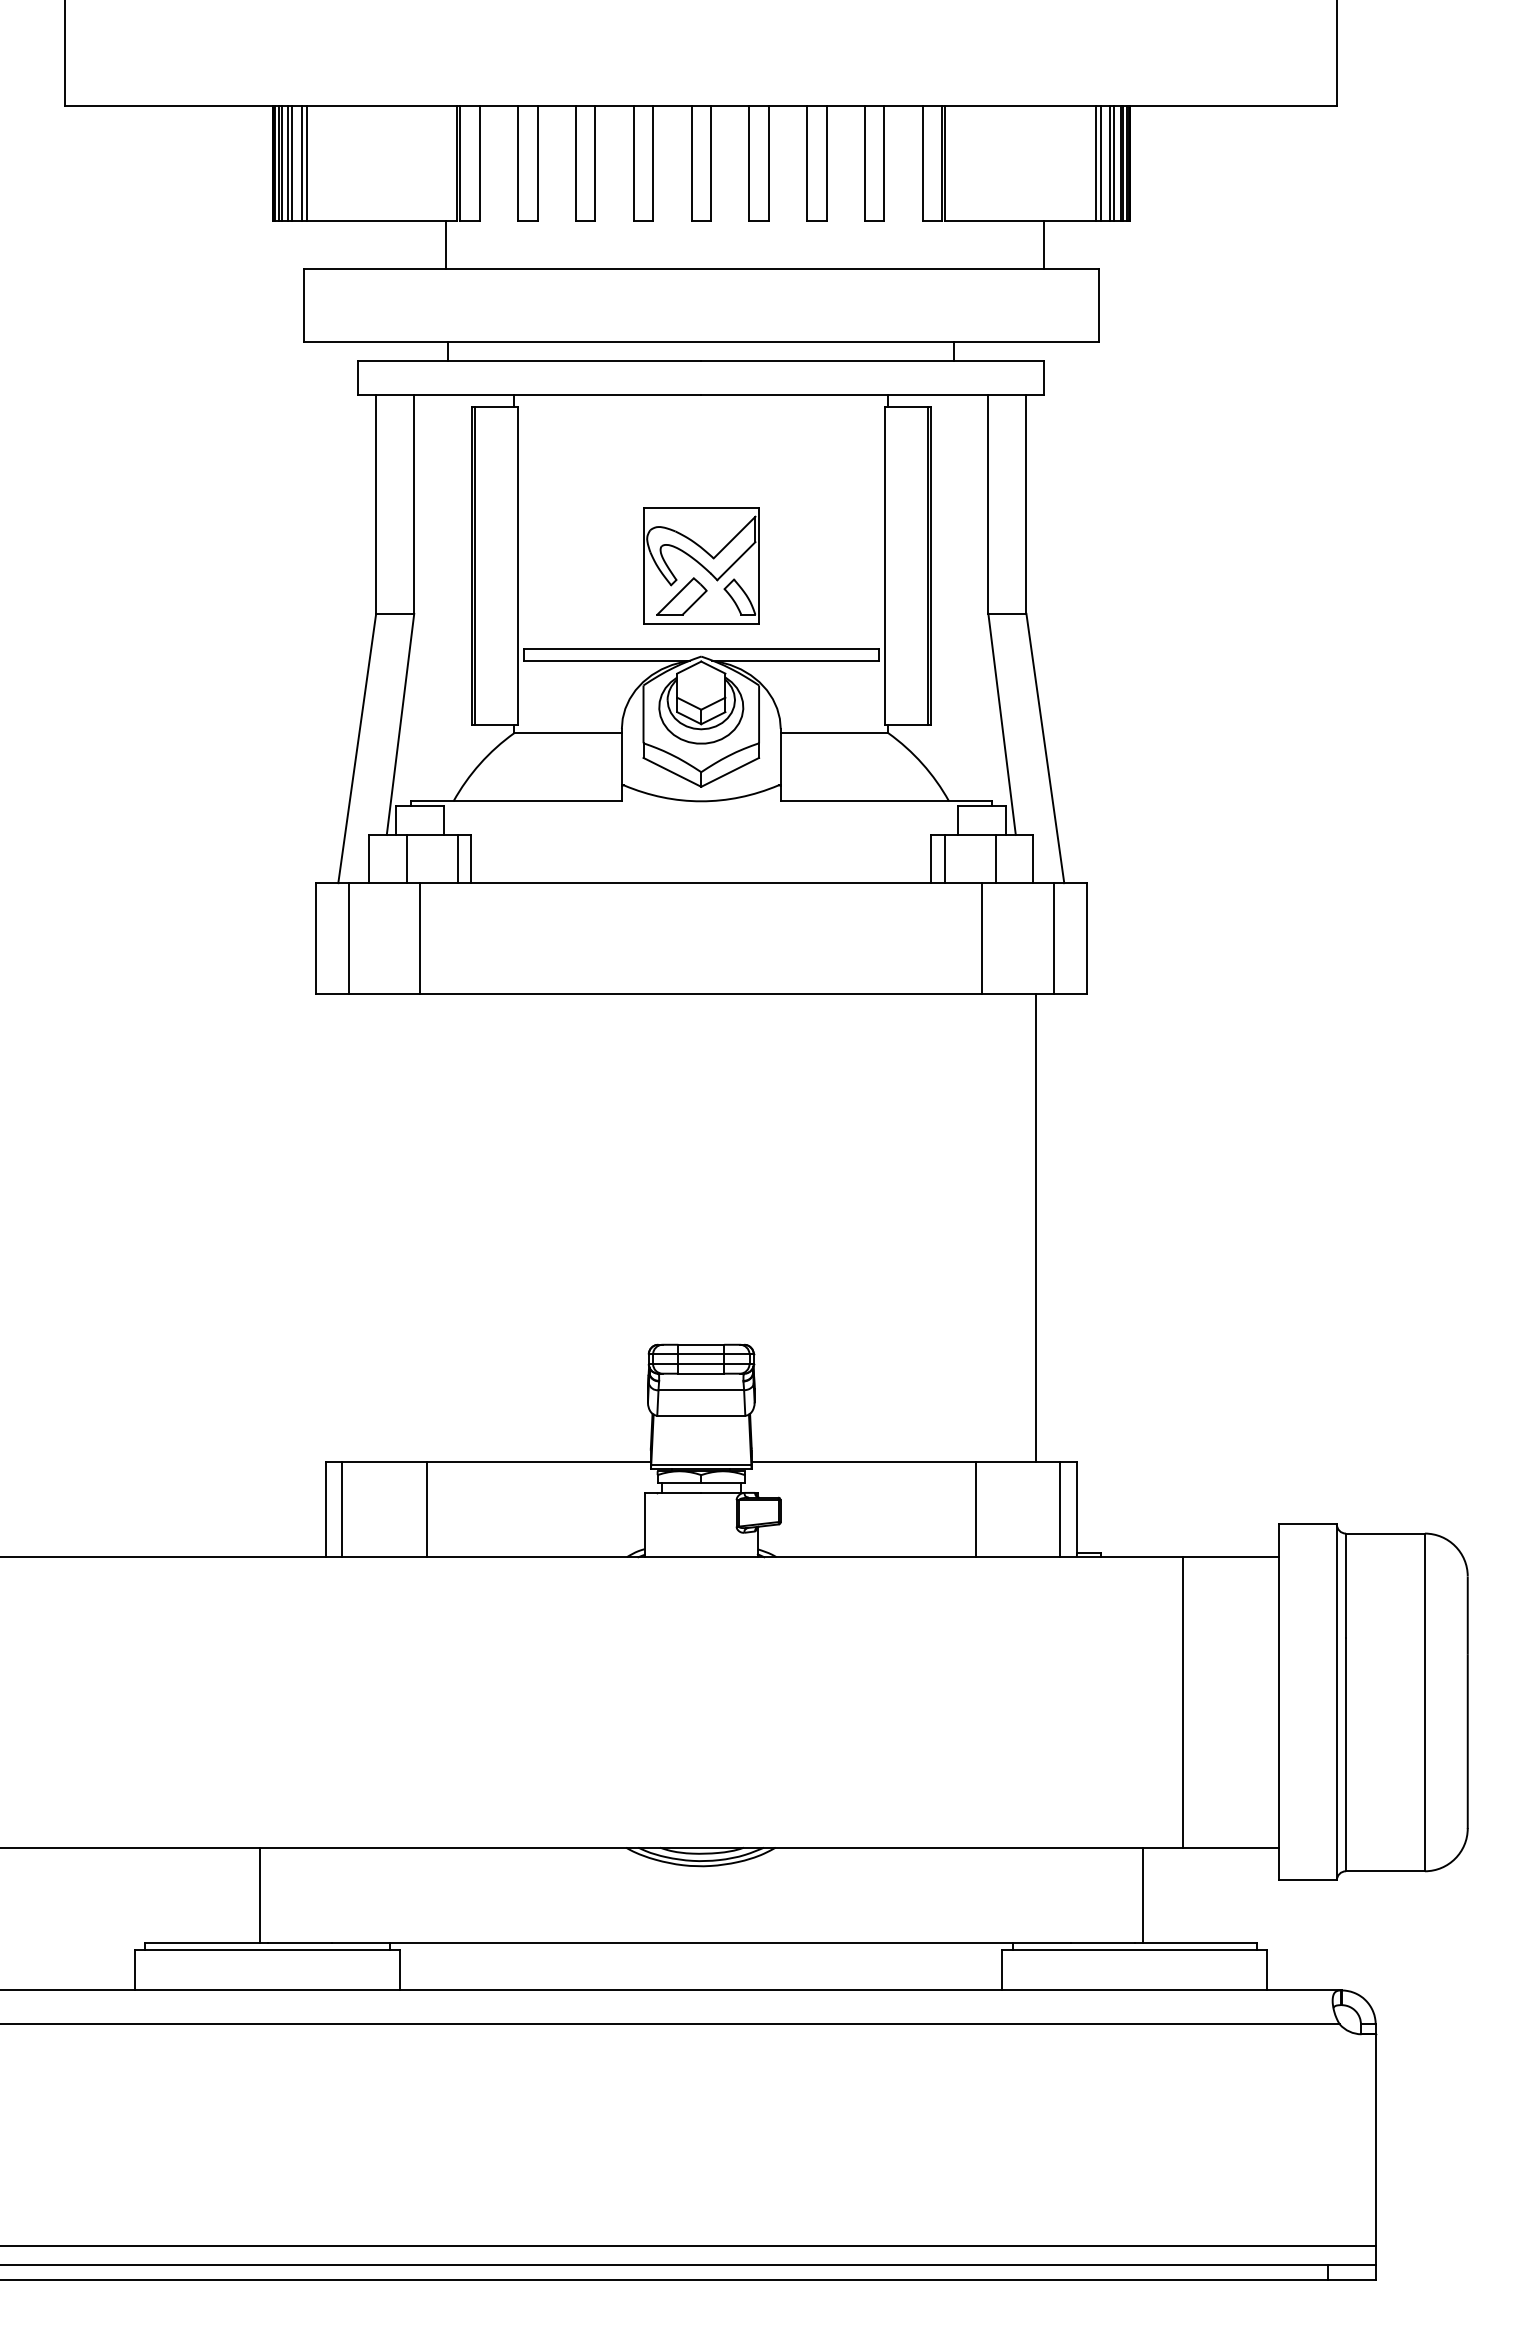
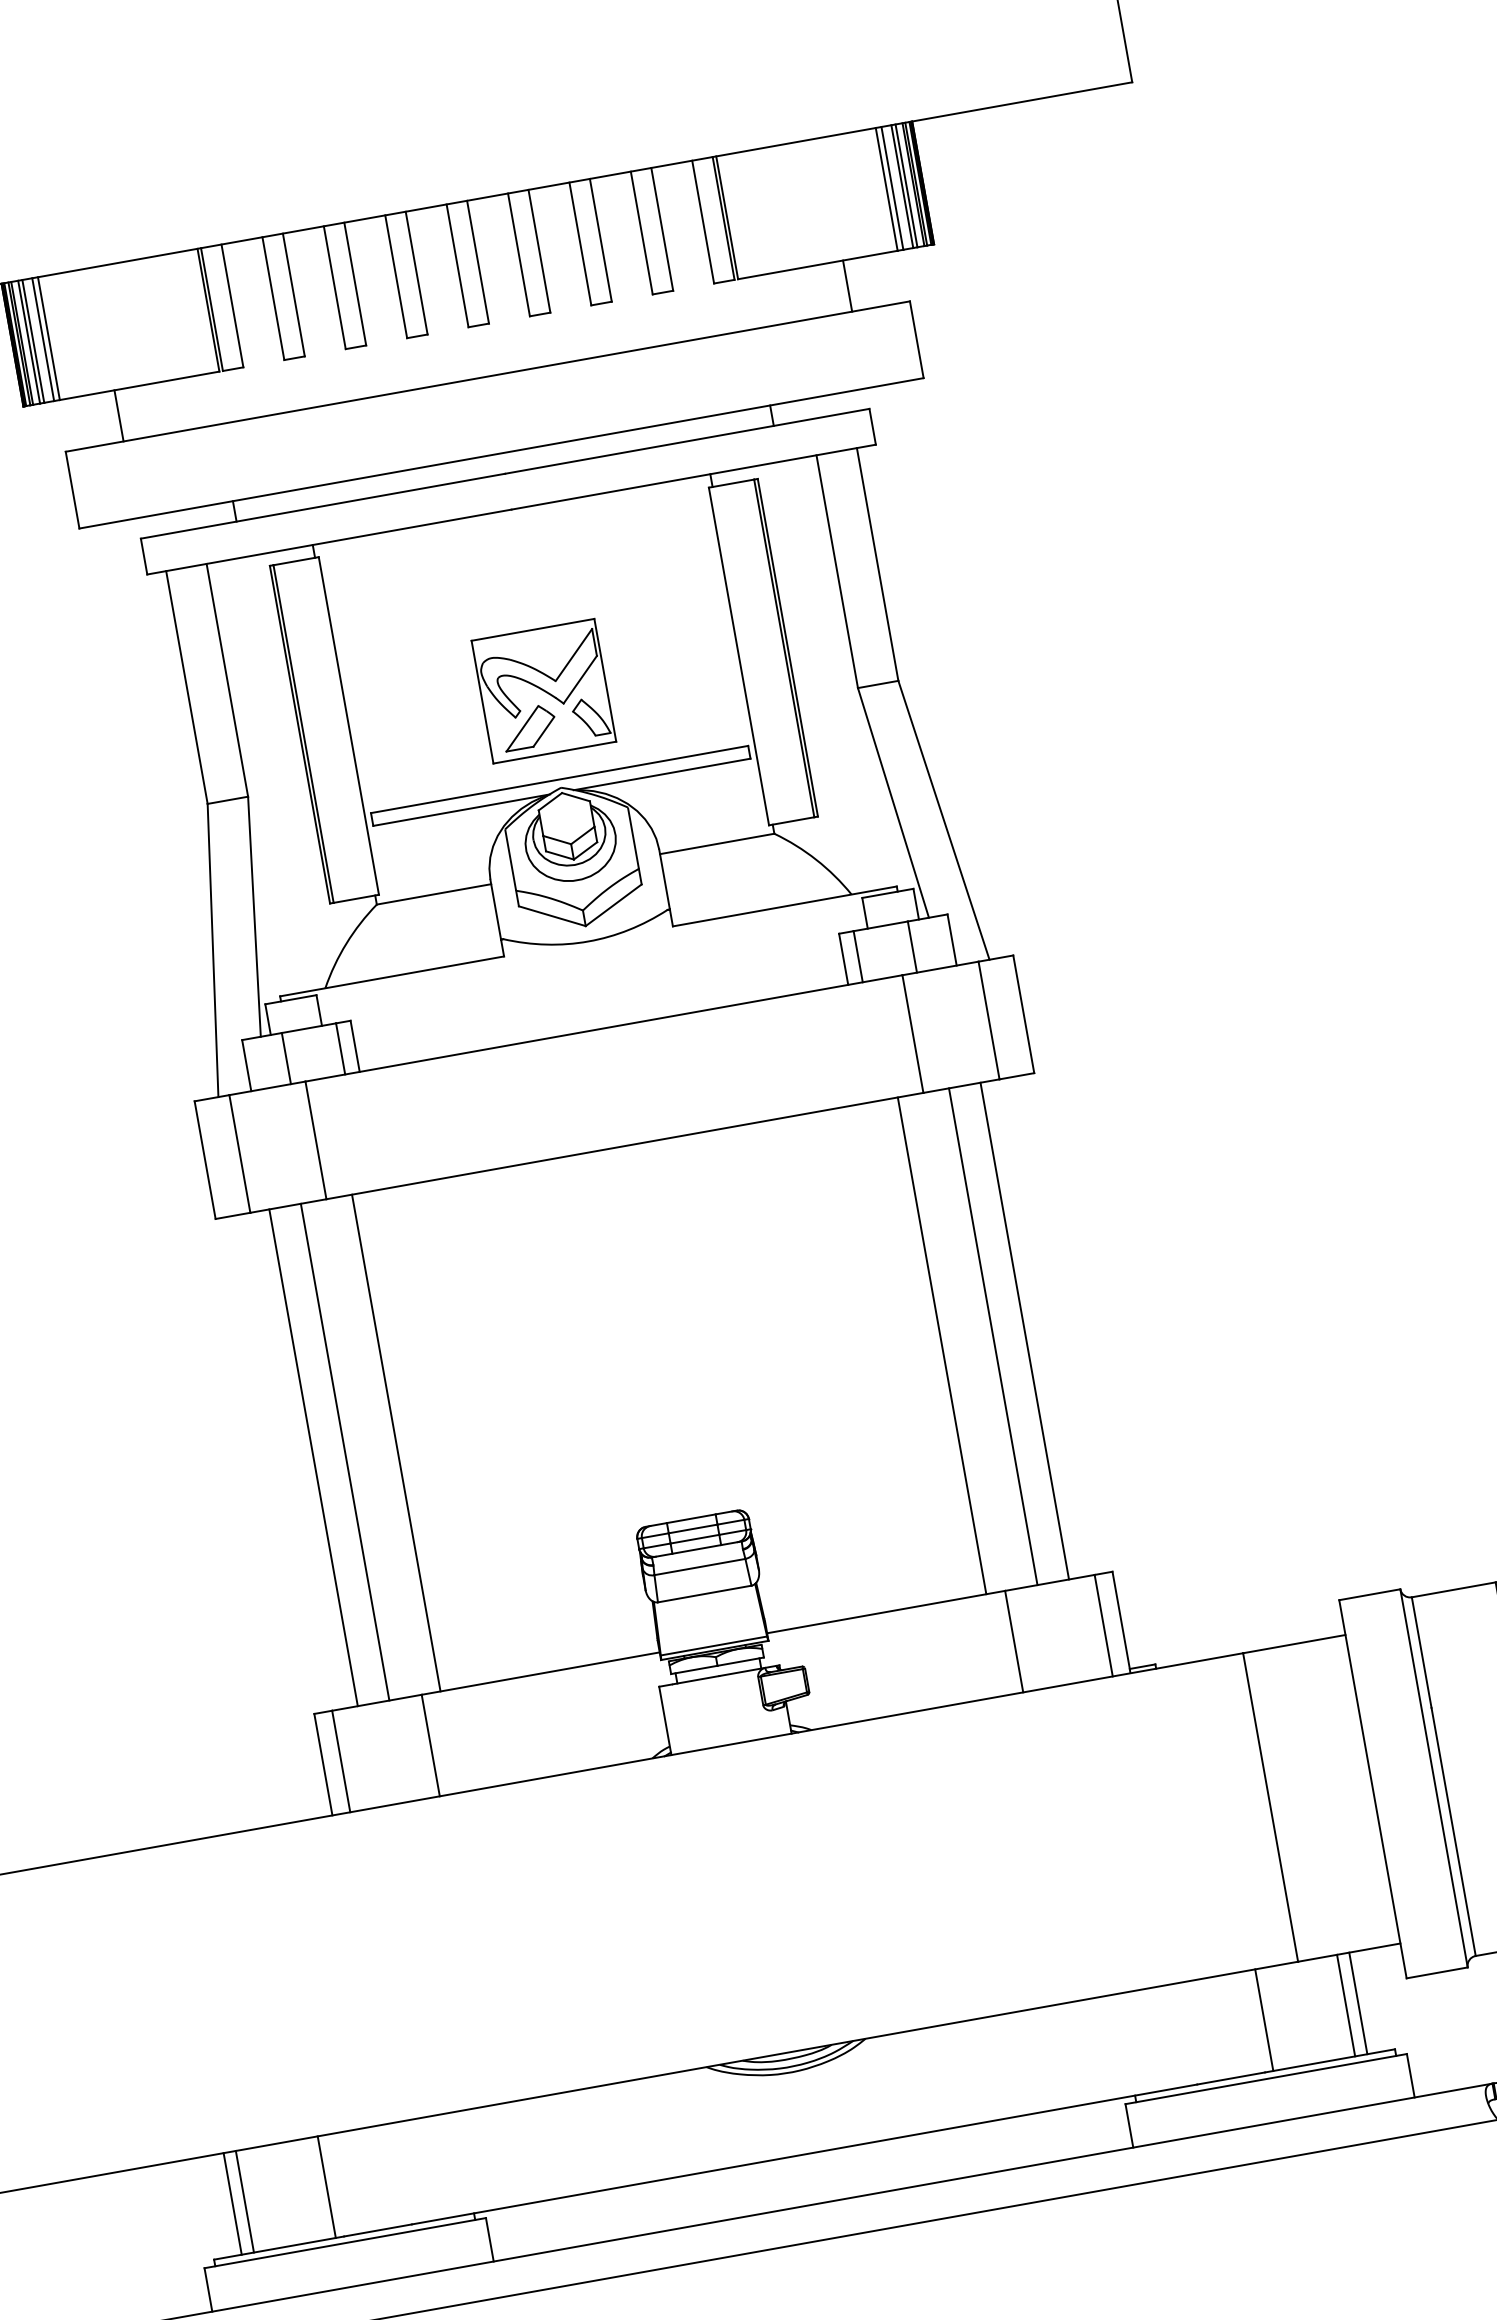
line: (446, 245) -> (119, 415), moved
line: (366, 1227) -> (313, 1457), added
line: (396, 1227) -> (345, 1451), added
line: (444, 1227) -> (396, 1442), added
line: (958, 1227) -> (942, 1345), added
line: (1006, 1227) -> (993, 1336), added
line: (171, 1895) -> (232, 2203), added
line: (182, 1895) -> (244, 2201), added
line: (1219, 1895) -> (1345, 2005), added
line: (1231, 1895) -> (1358, 2003), added

